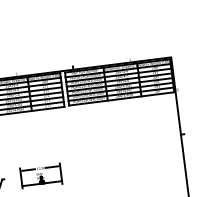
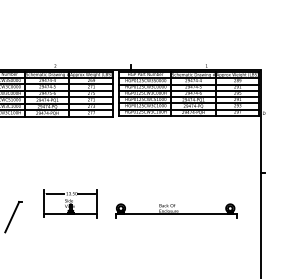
part: (121, 171) -> (176, 210), added

